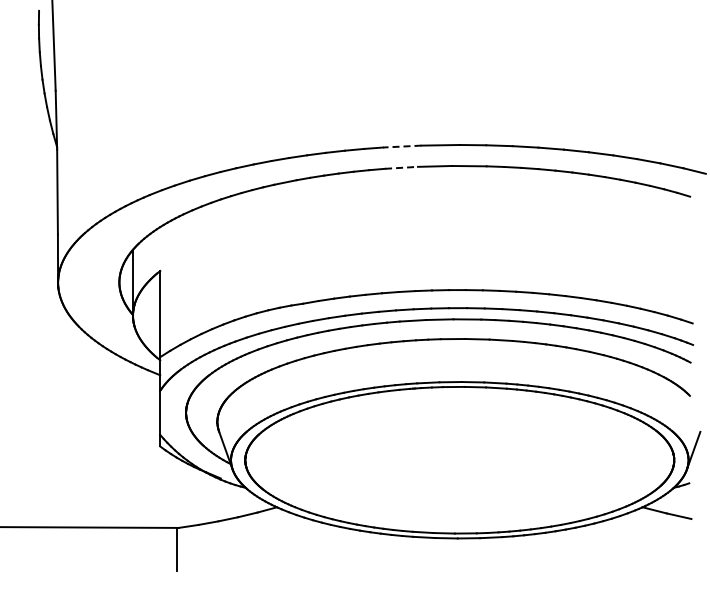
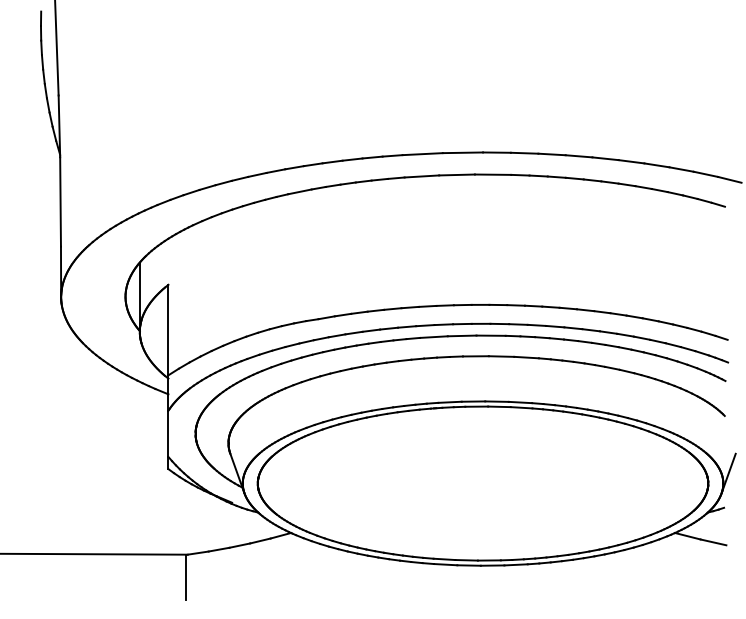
line: (401, 146) -> (421, 154), dashed -> solid
line: (402, 167) -> (422, 176), dashed -> solid

